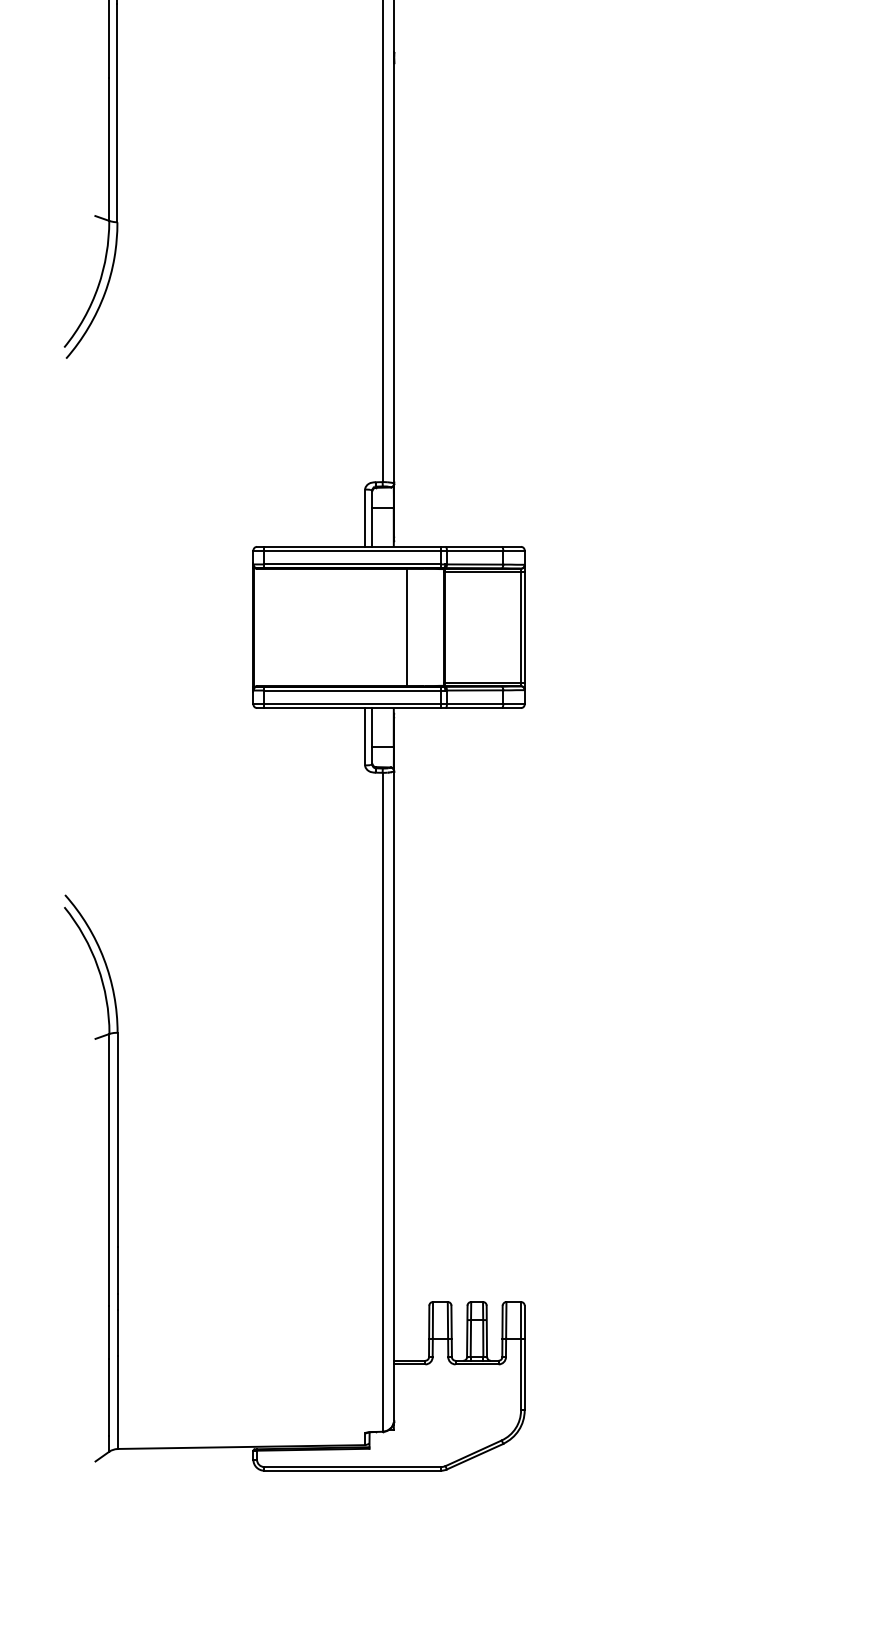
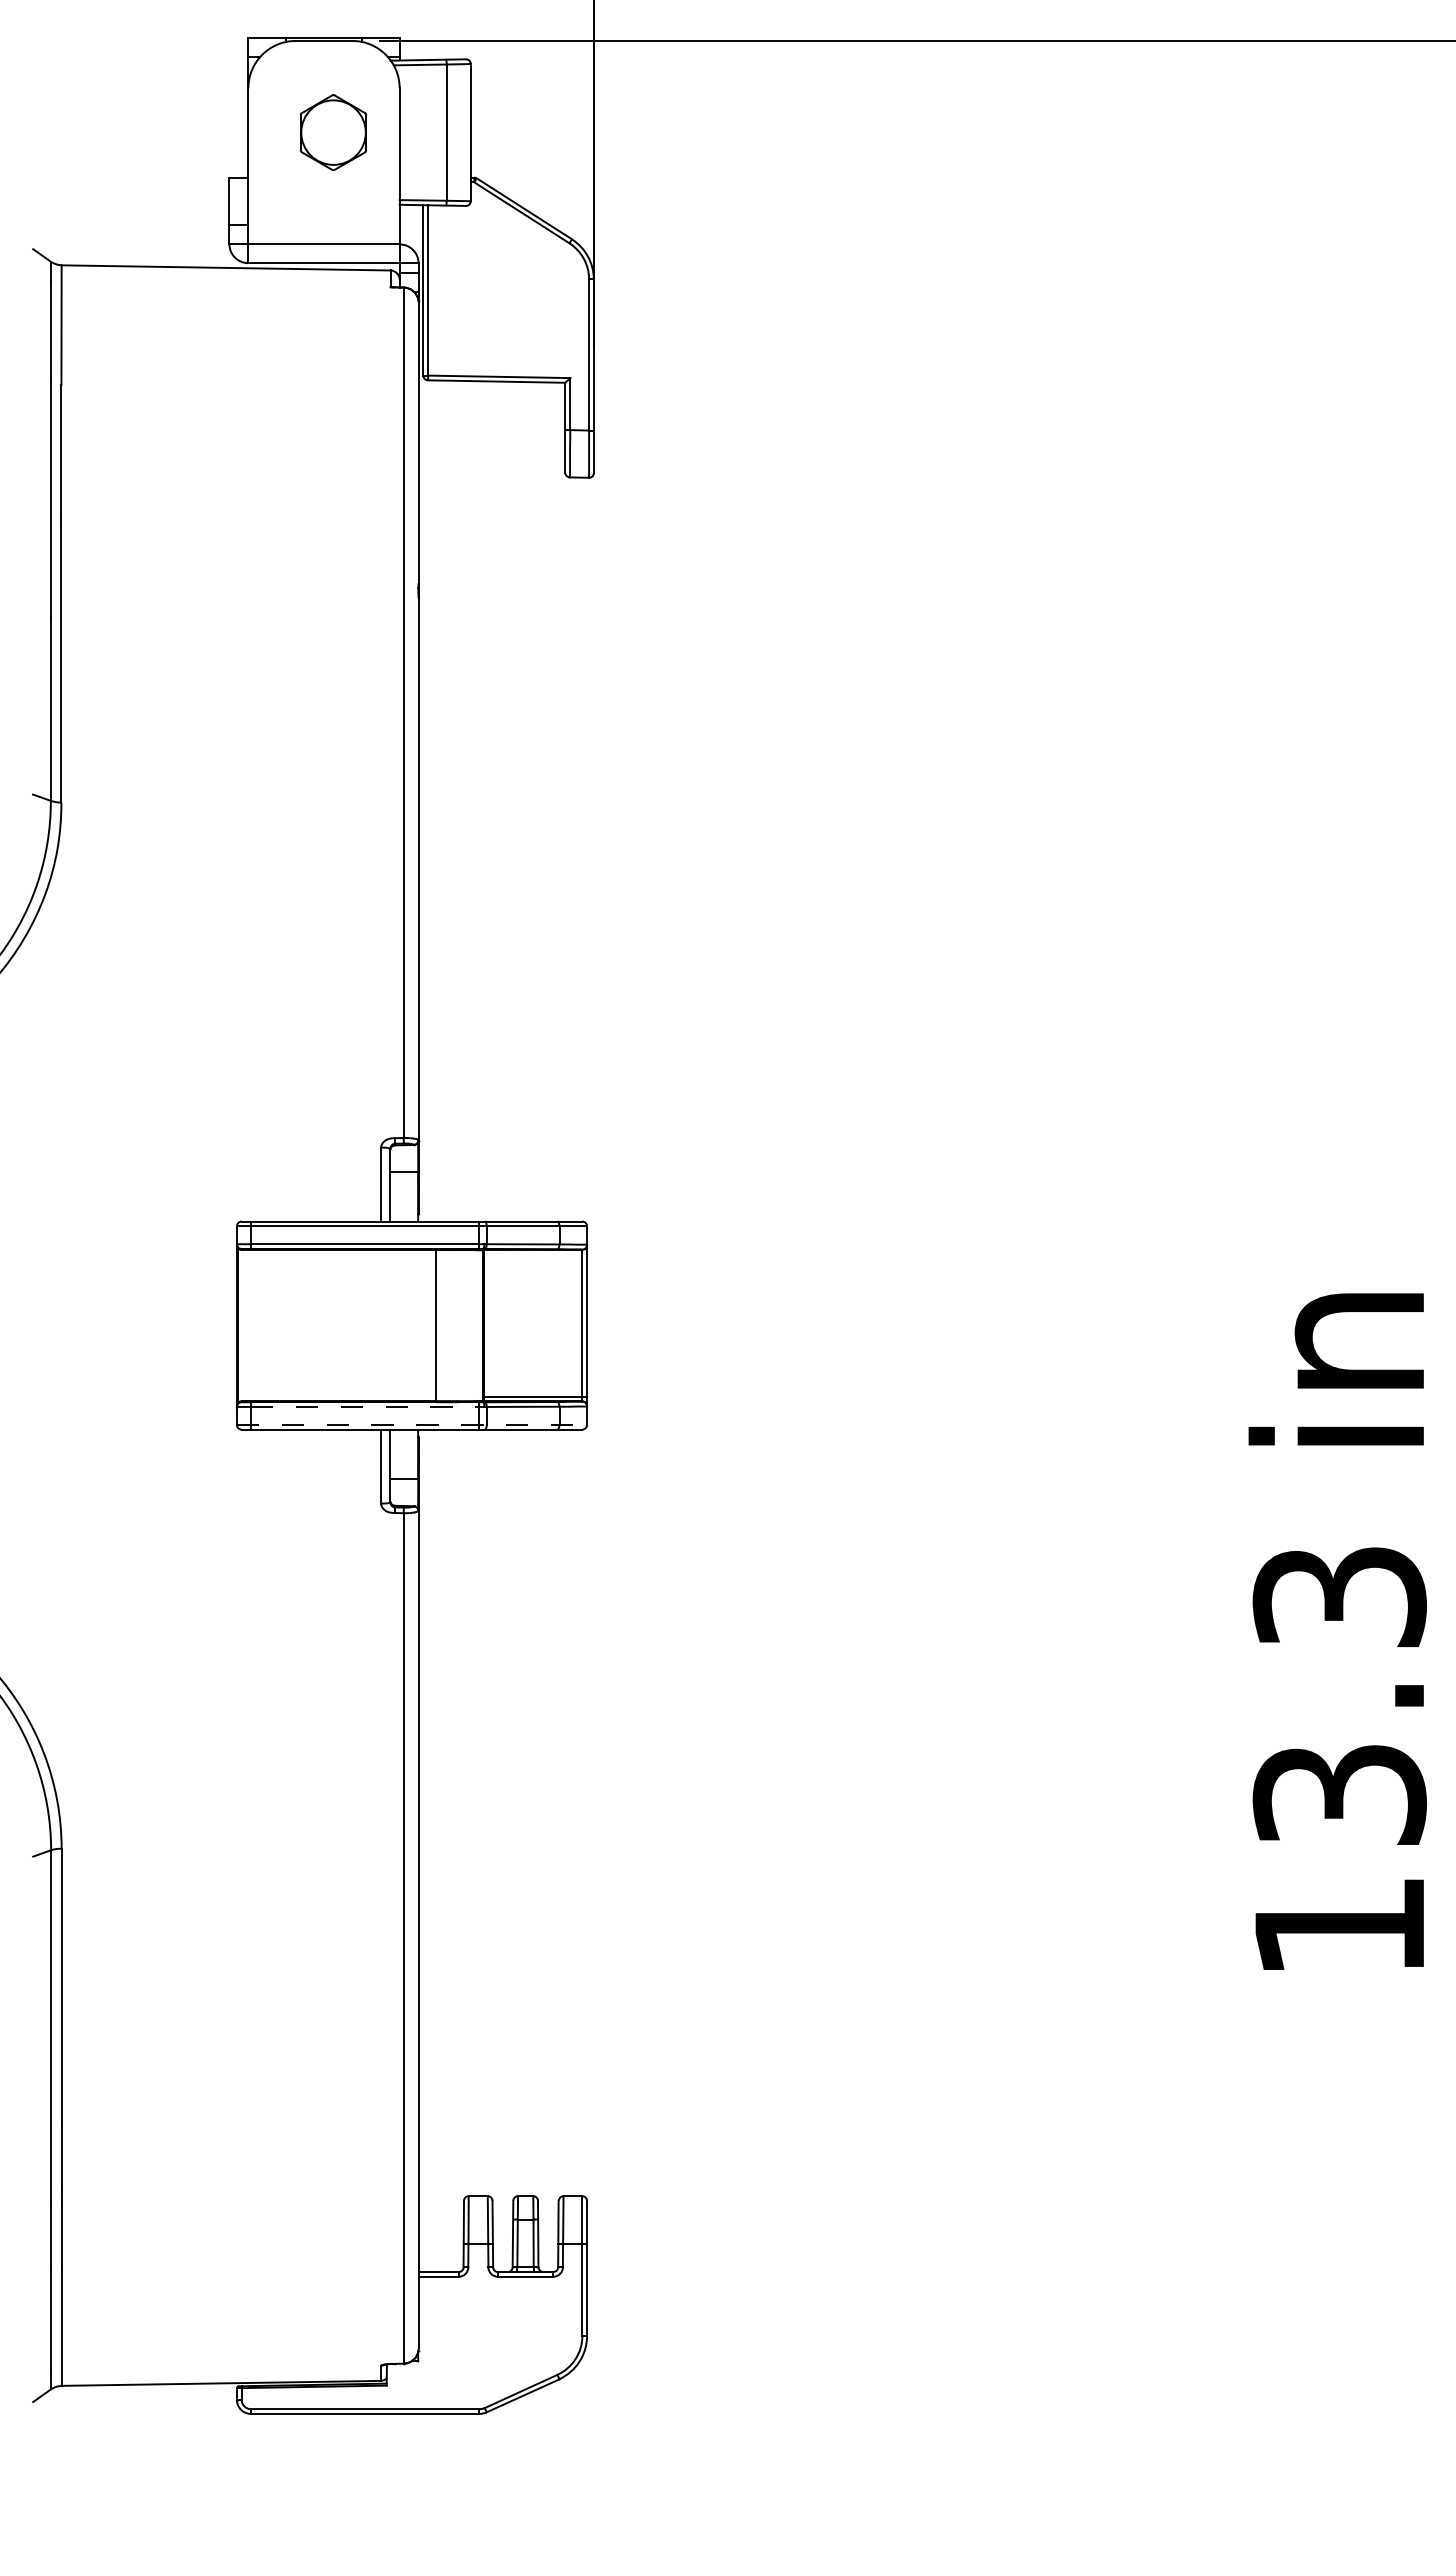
line: (484, 572) -> (535, 1254), removed
line: (353, 690) -> (365, 1406), solid -> dashed
line: (389, 704) -> (412, 1424), solid -> dashed

